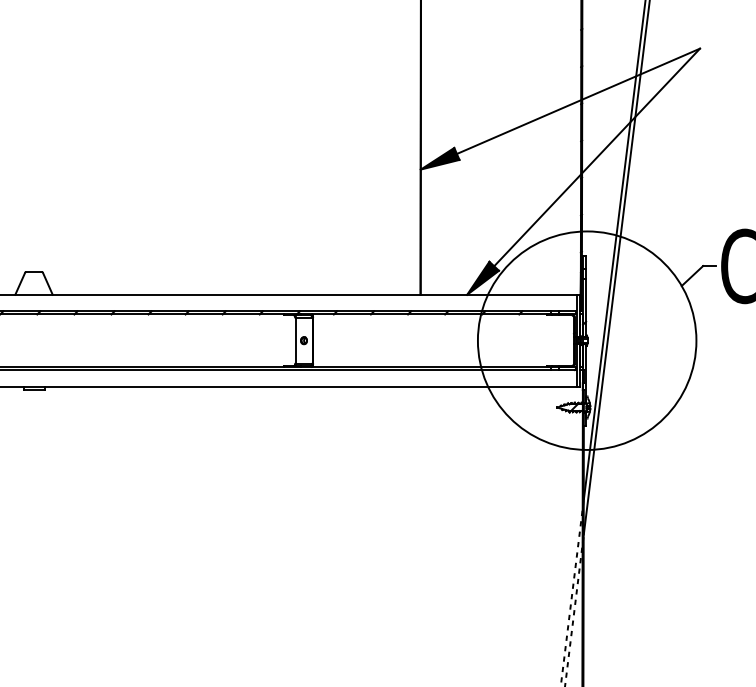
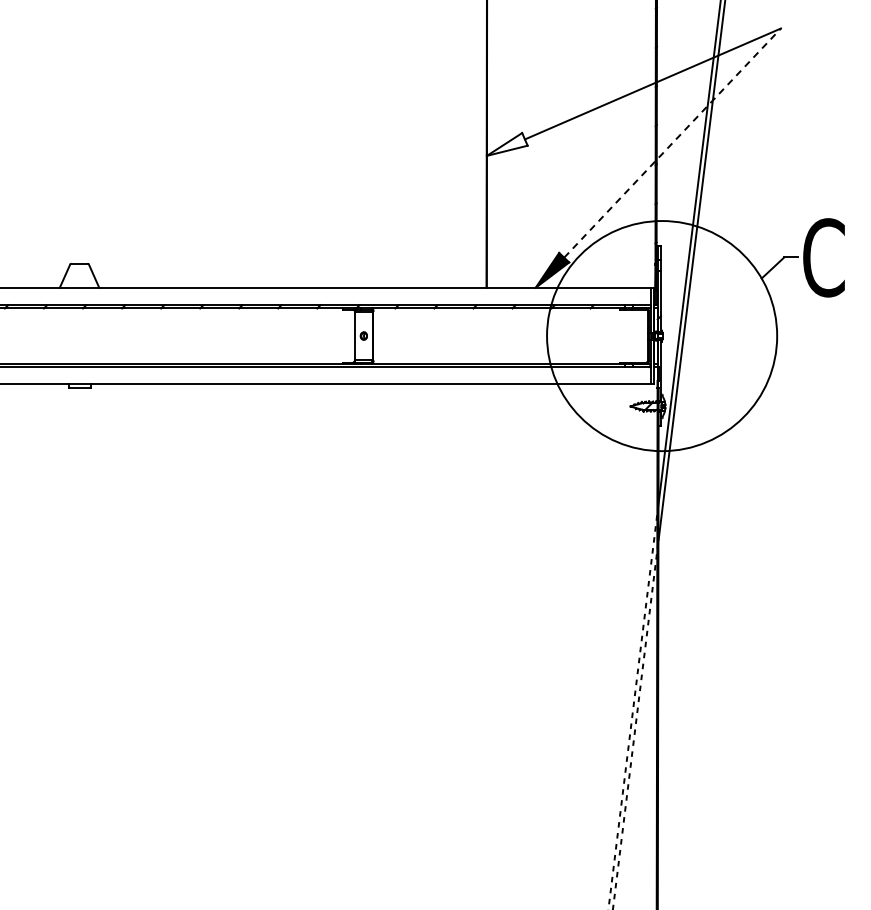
line: (597, 157) -> (672, 143), solid -> dashed
fill: (439, 158) -> (506, 144), removed

